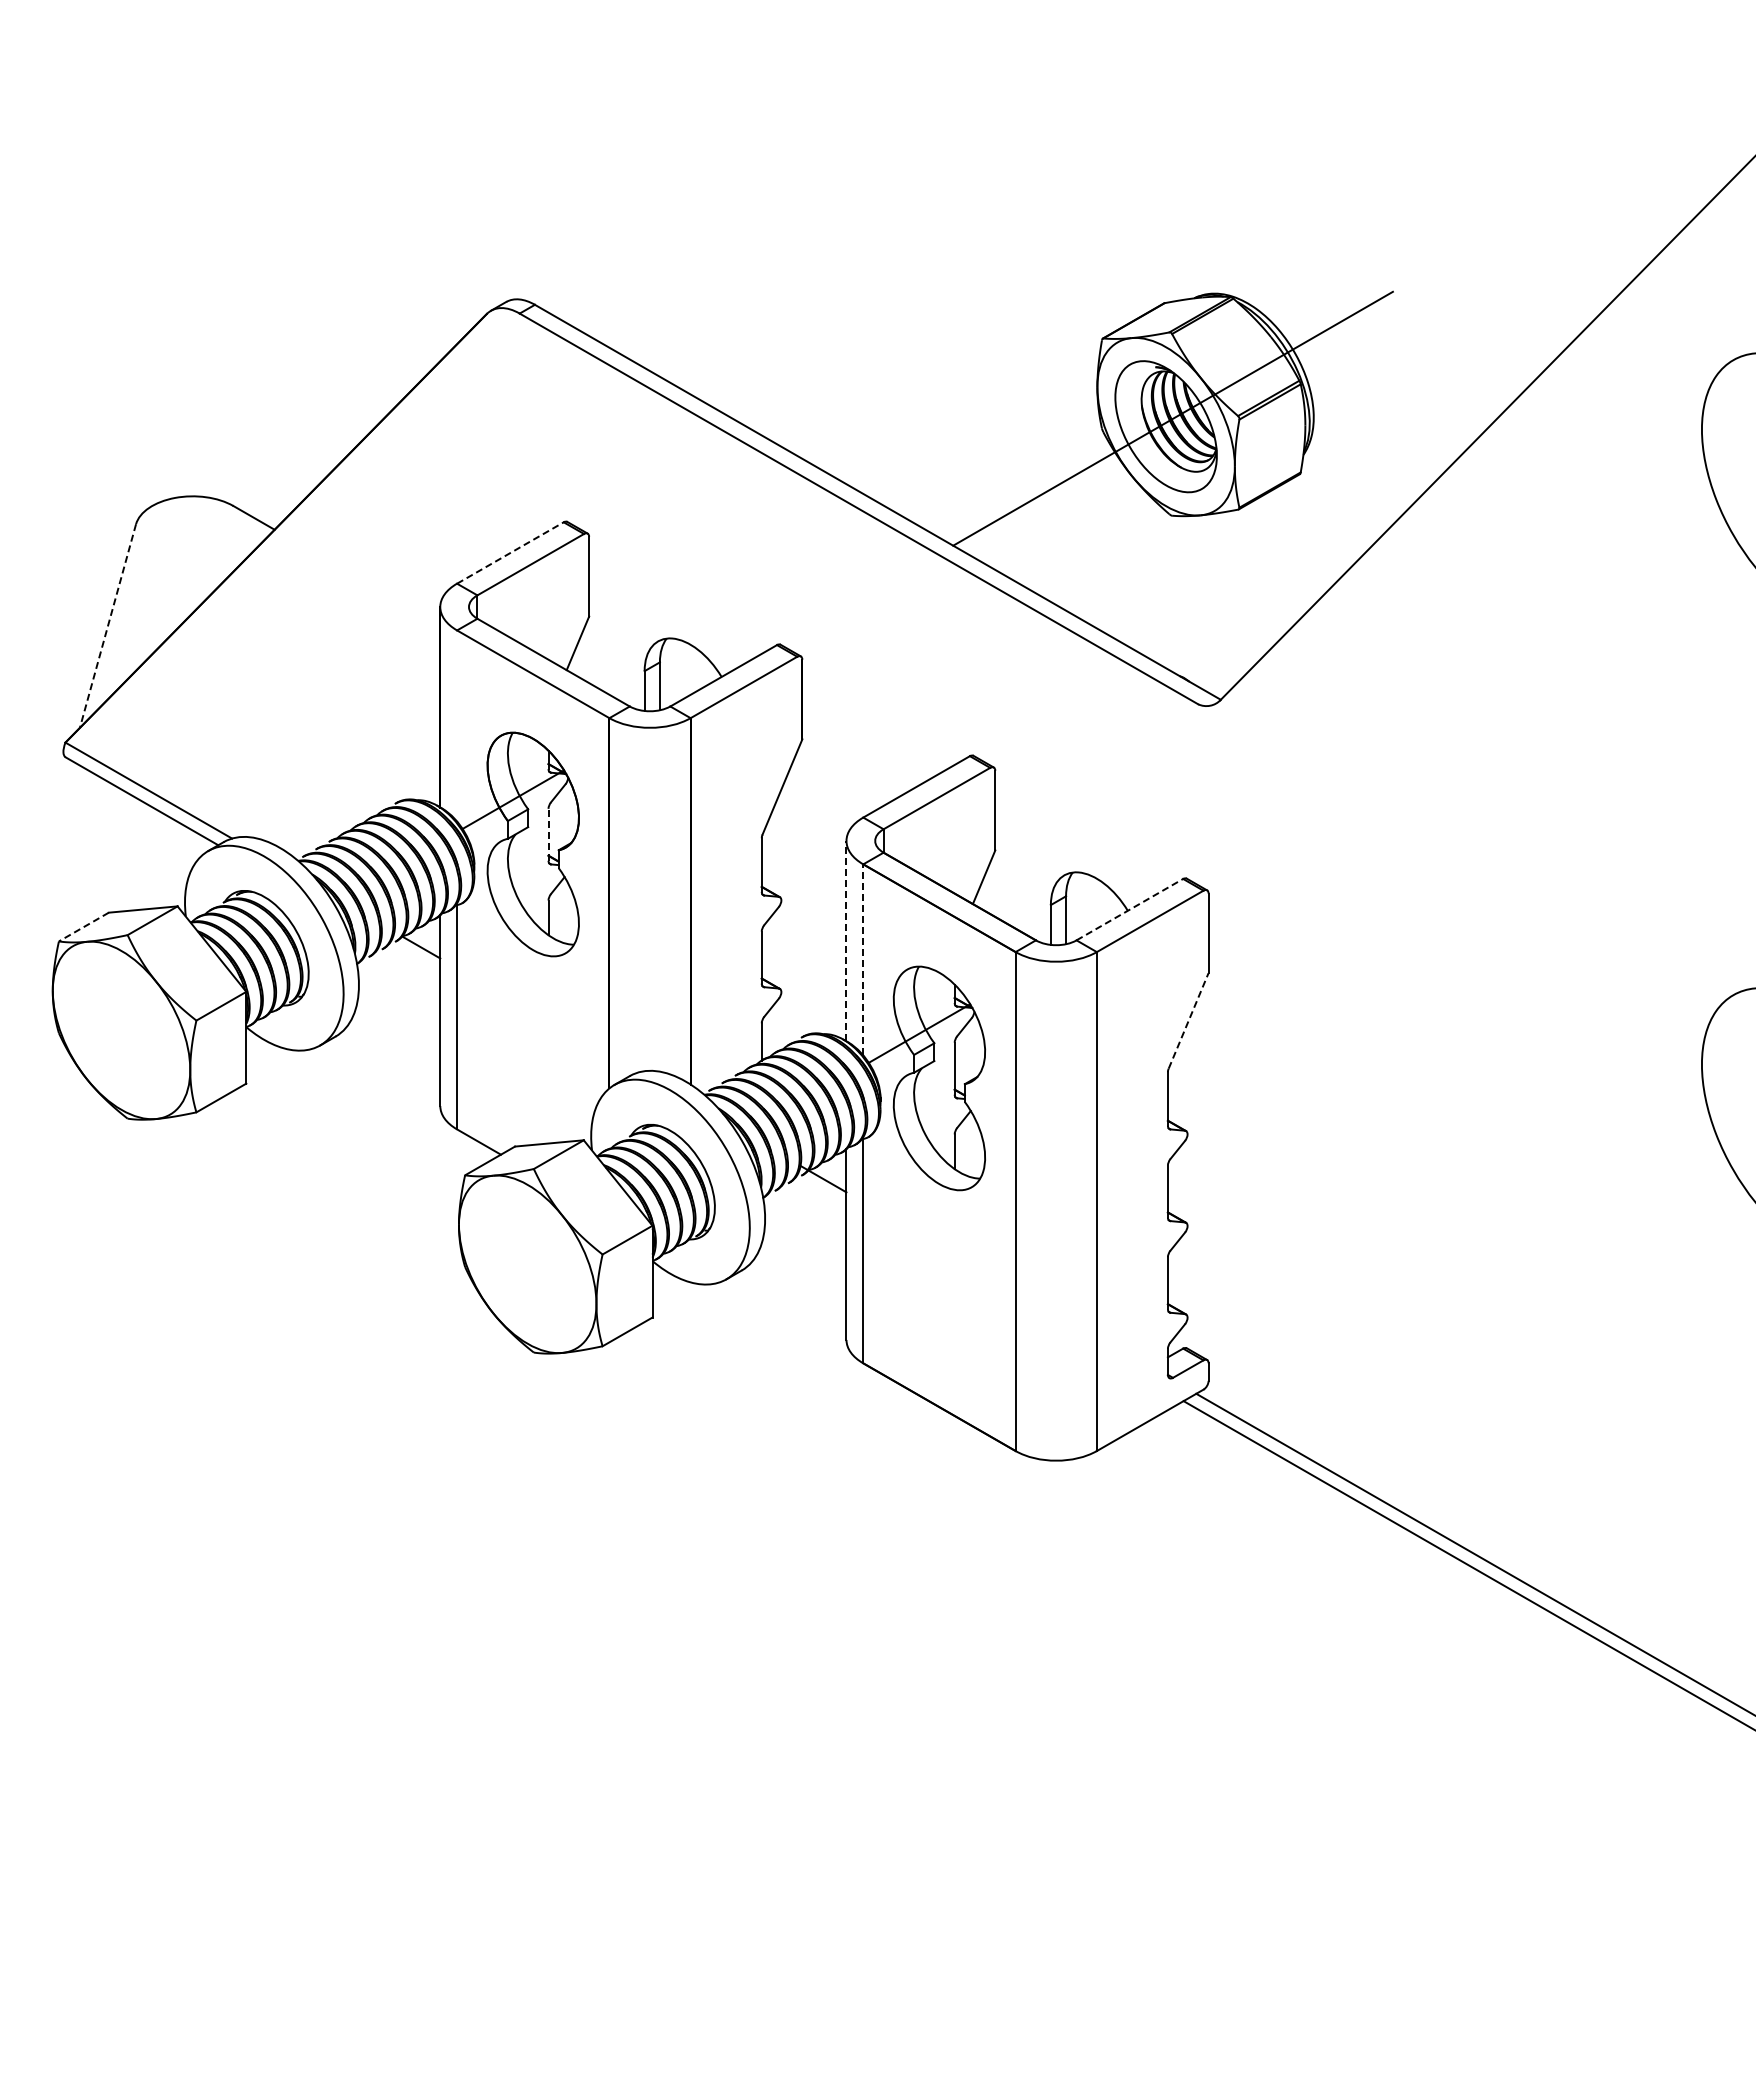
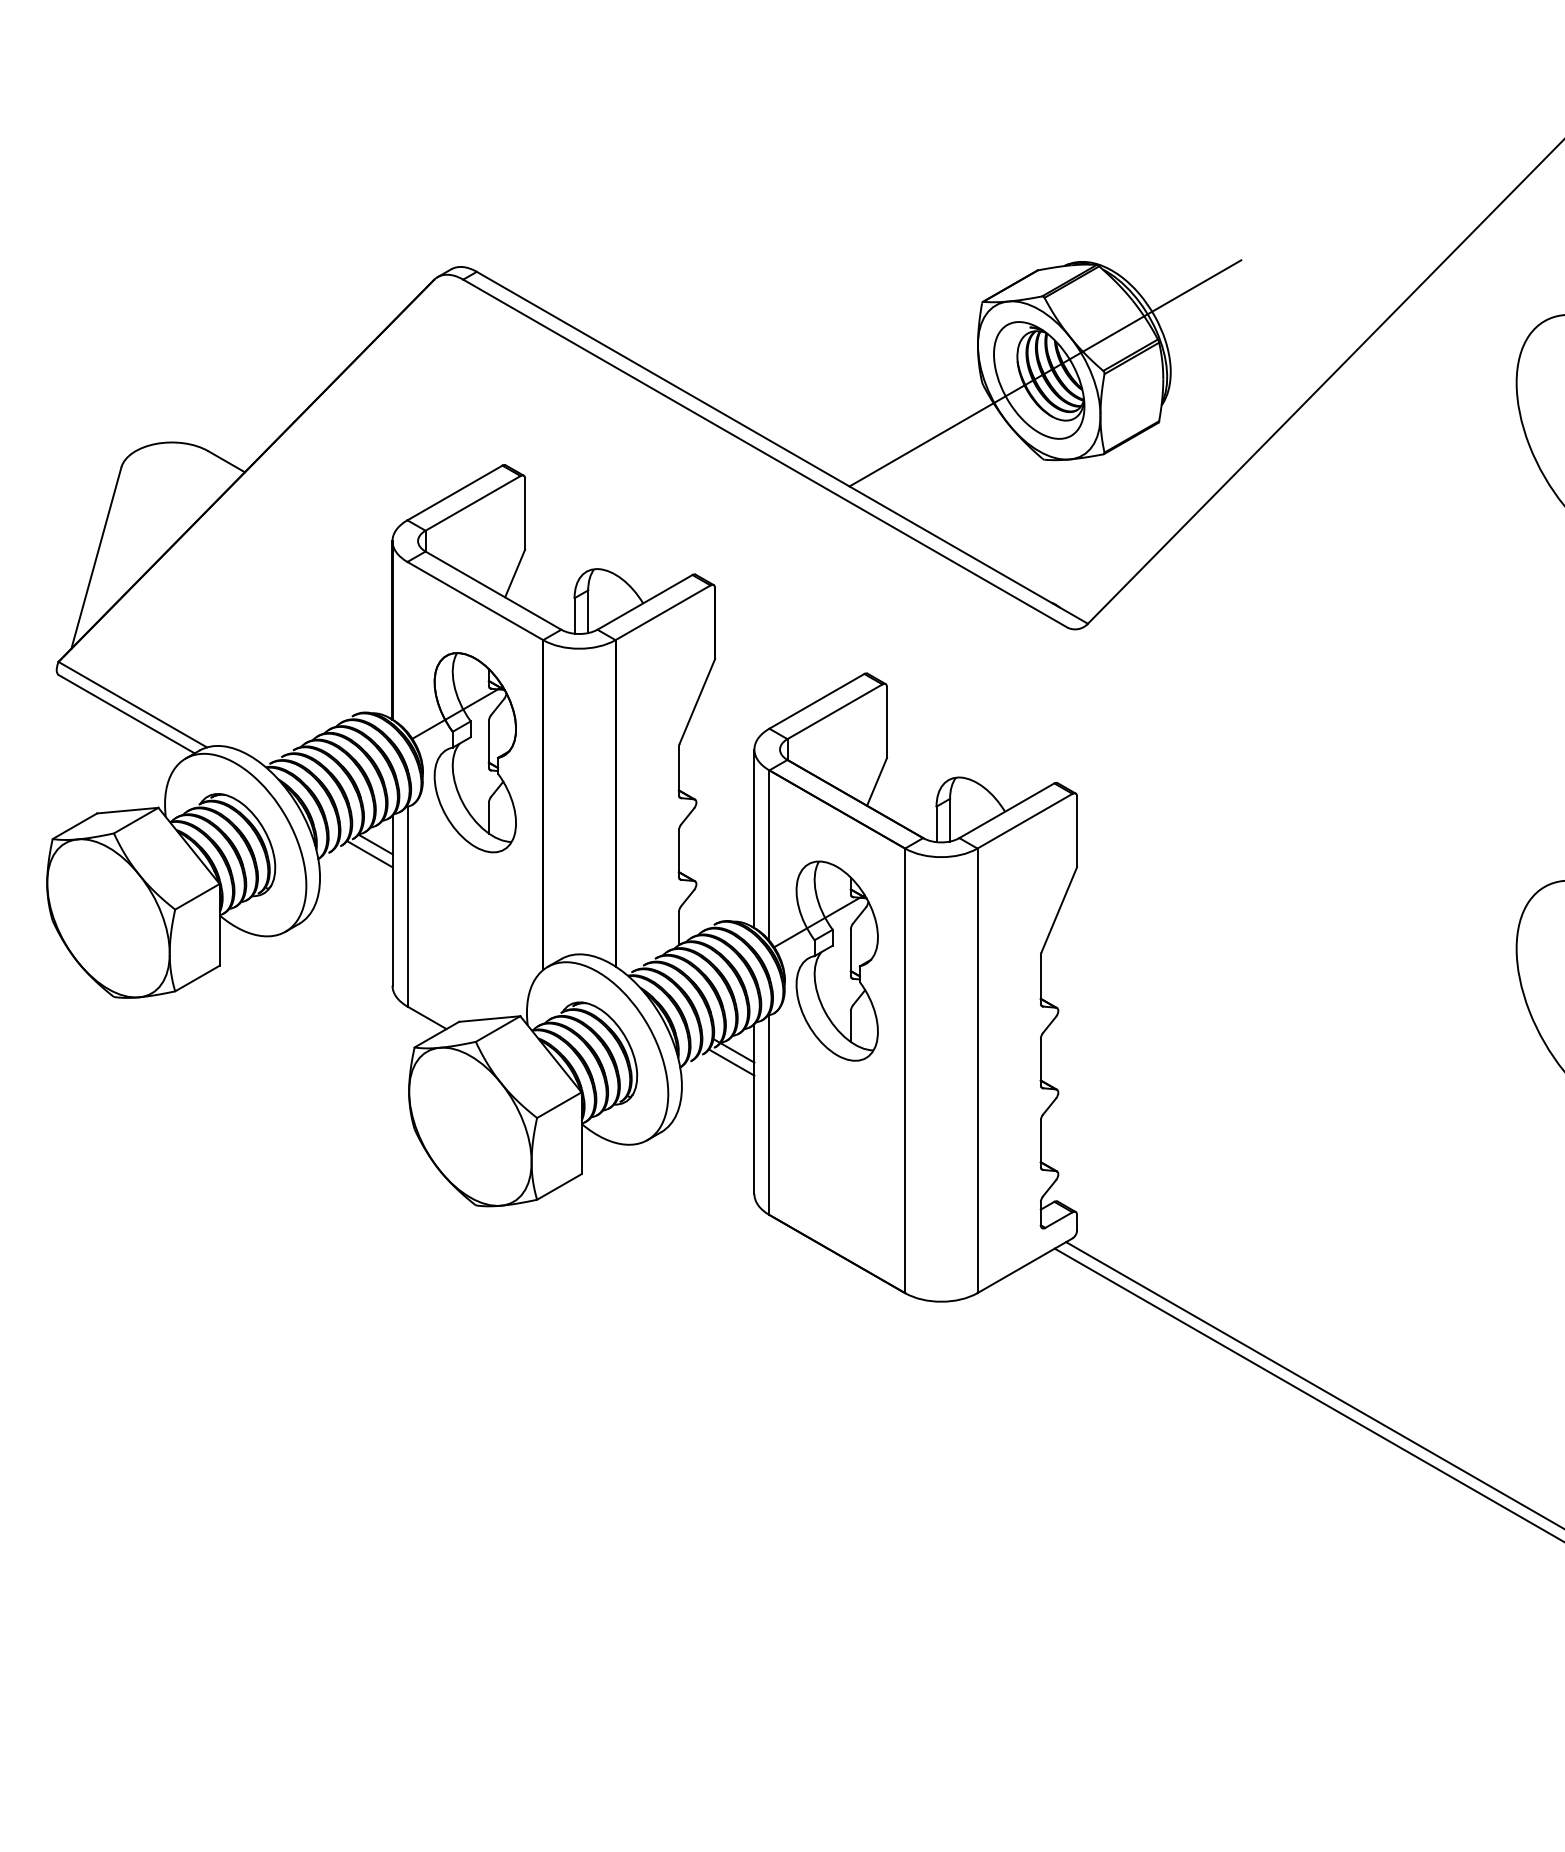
line: (510, 553) -> (455, 493), dashed -> solid
line: (107, 626) -> (95, 558), dashed -> solid
line: (548, 834) -> (488, 743), dashed -> solid
line: (1129, 909) -> (1006, 810), dashed -> solid
line: (83, 927) -> (74, 826), dashed -> solid
line: (846, 940) -> (754, 838), dashed -> solid
line: (414, 958) -> (369, 854), added
line: (863, 959) -> (769, 855), dashed -> solid
line: (1188, 1020) -> (1059, 909), dashed -> solid
line: (820, 1191) -> (731, 1061), added

